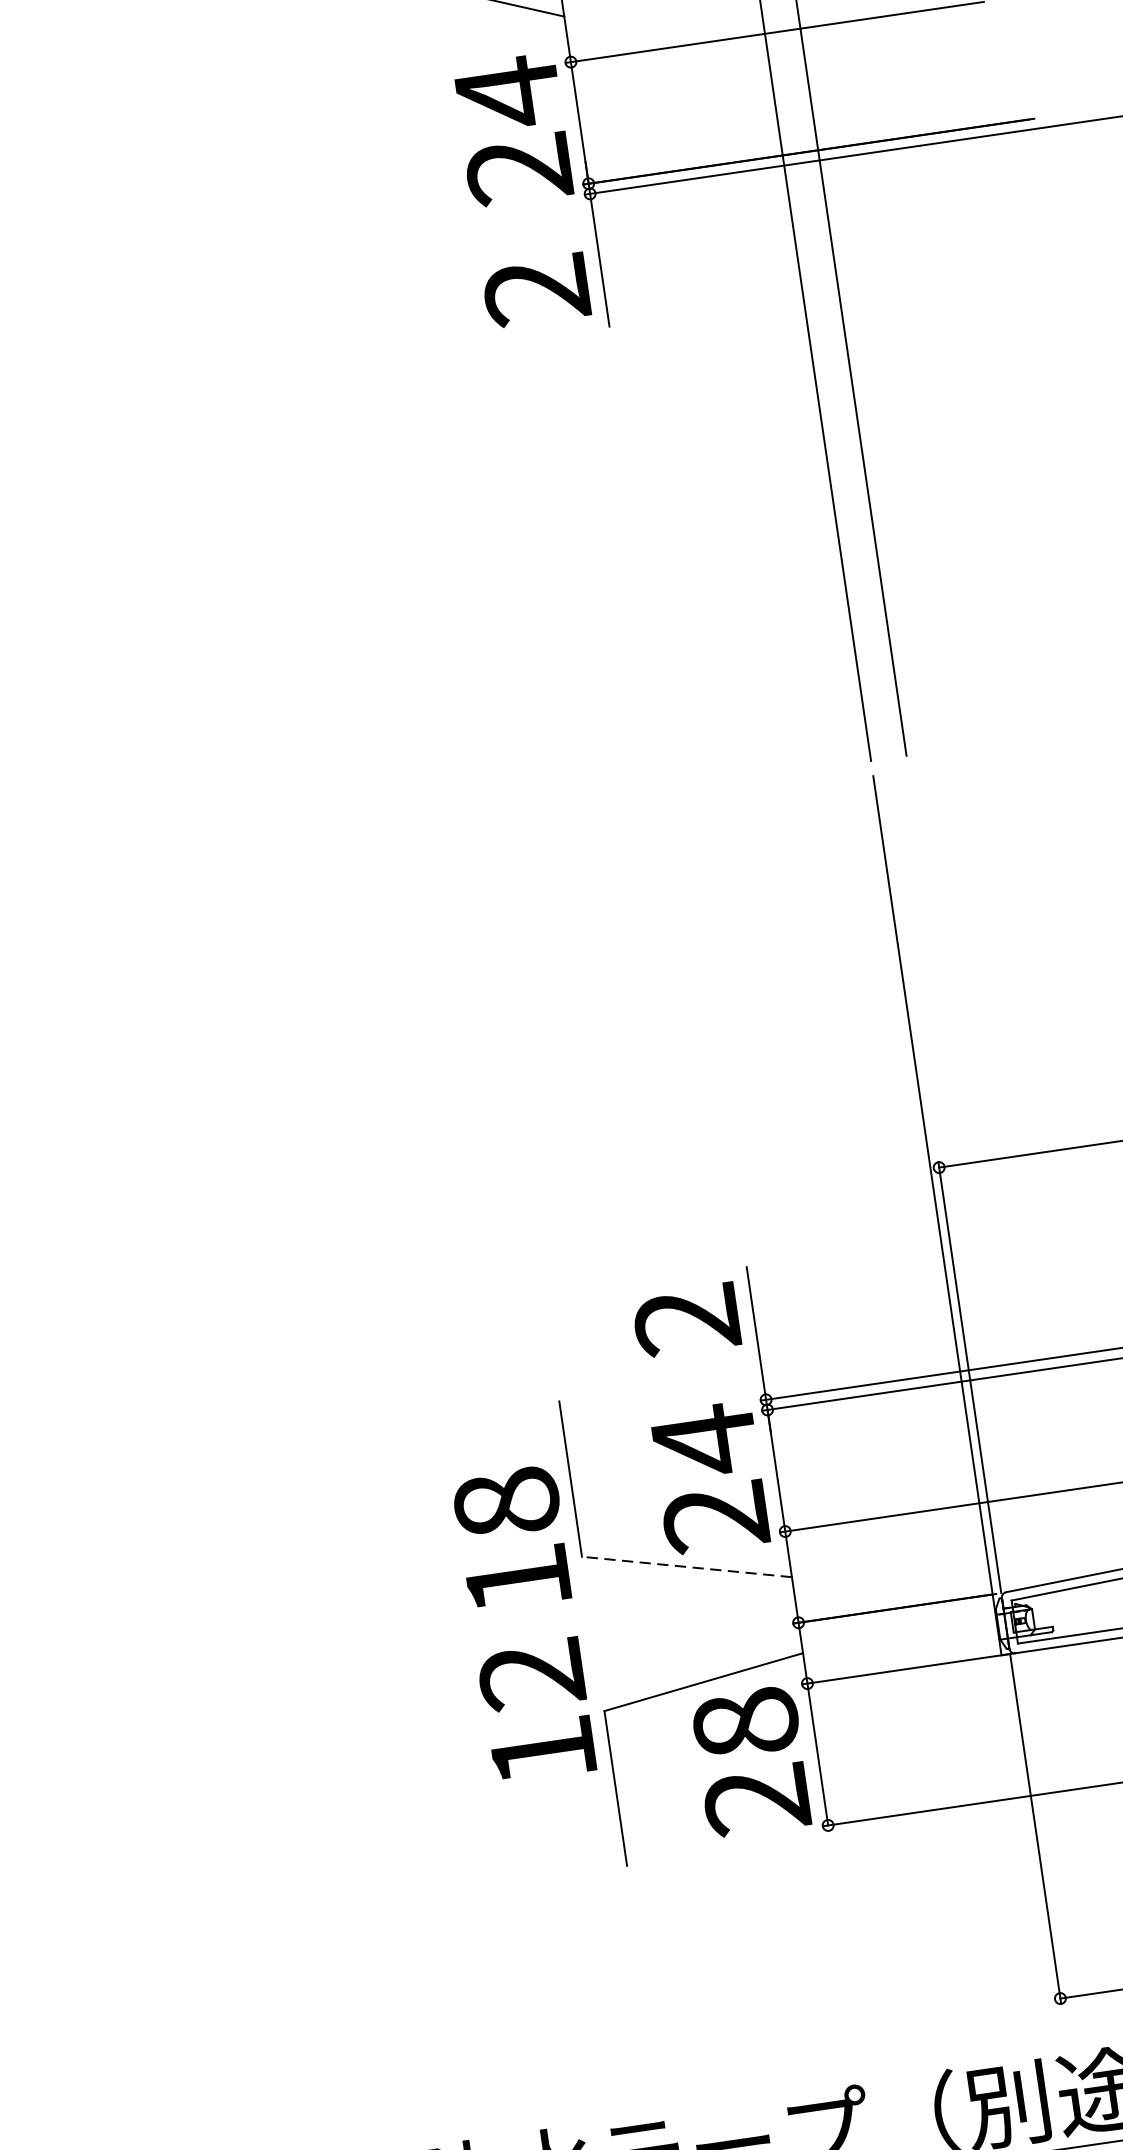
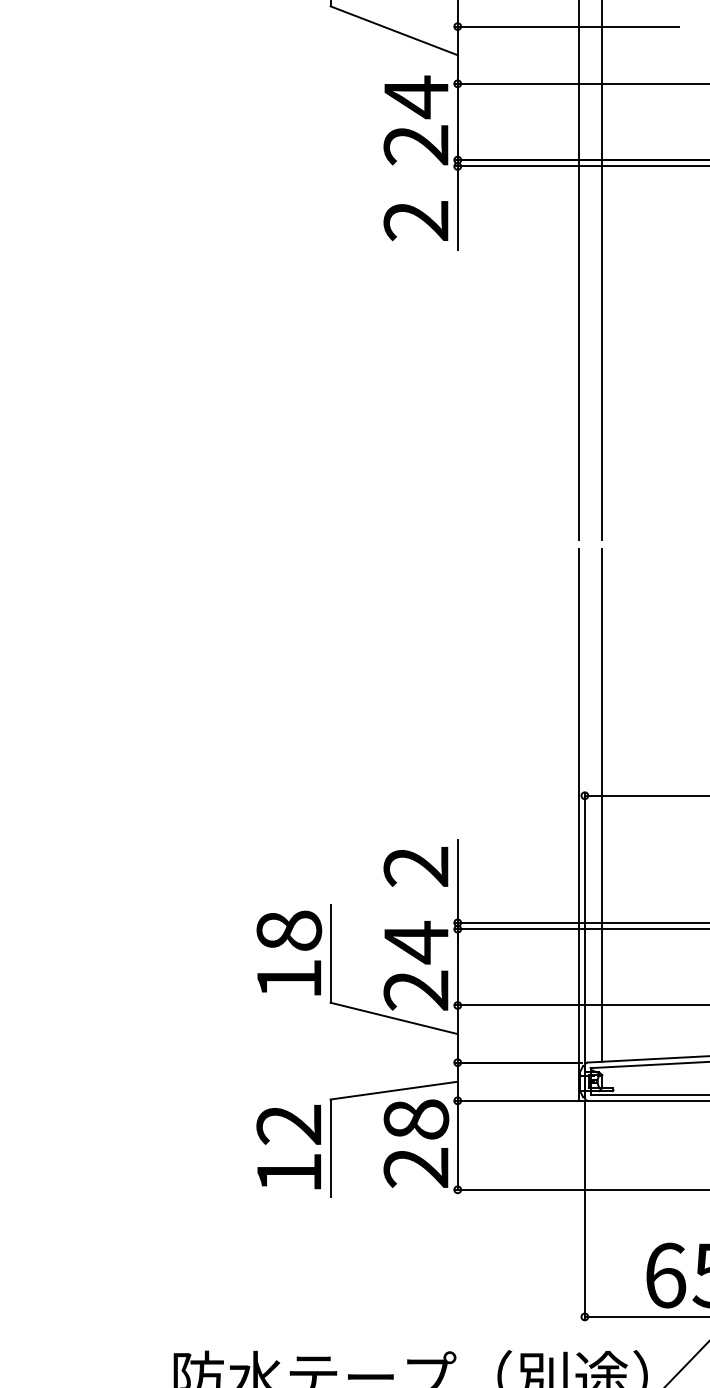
line: (967, 1179) -> (601, 805), added
text: (512, 1537) -> (289, 952), moved
line: (685, 1567) -> (393, 1018), dashed -> solid
text: (535, 1711) -> (288, 1147), moved

